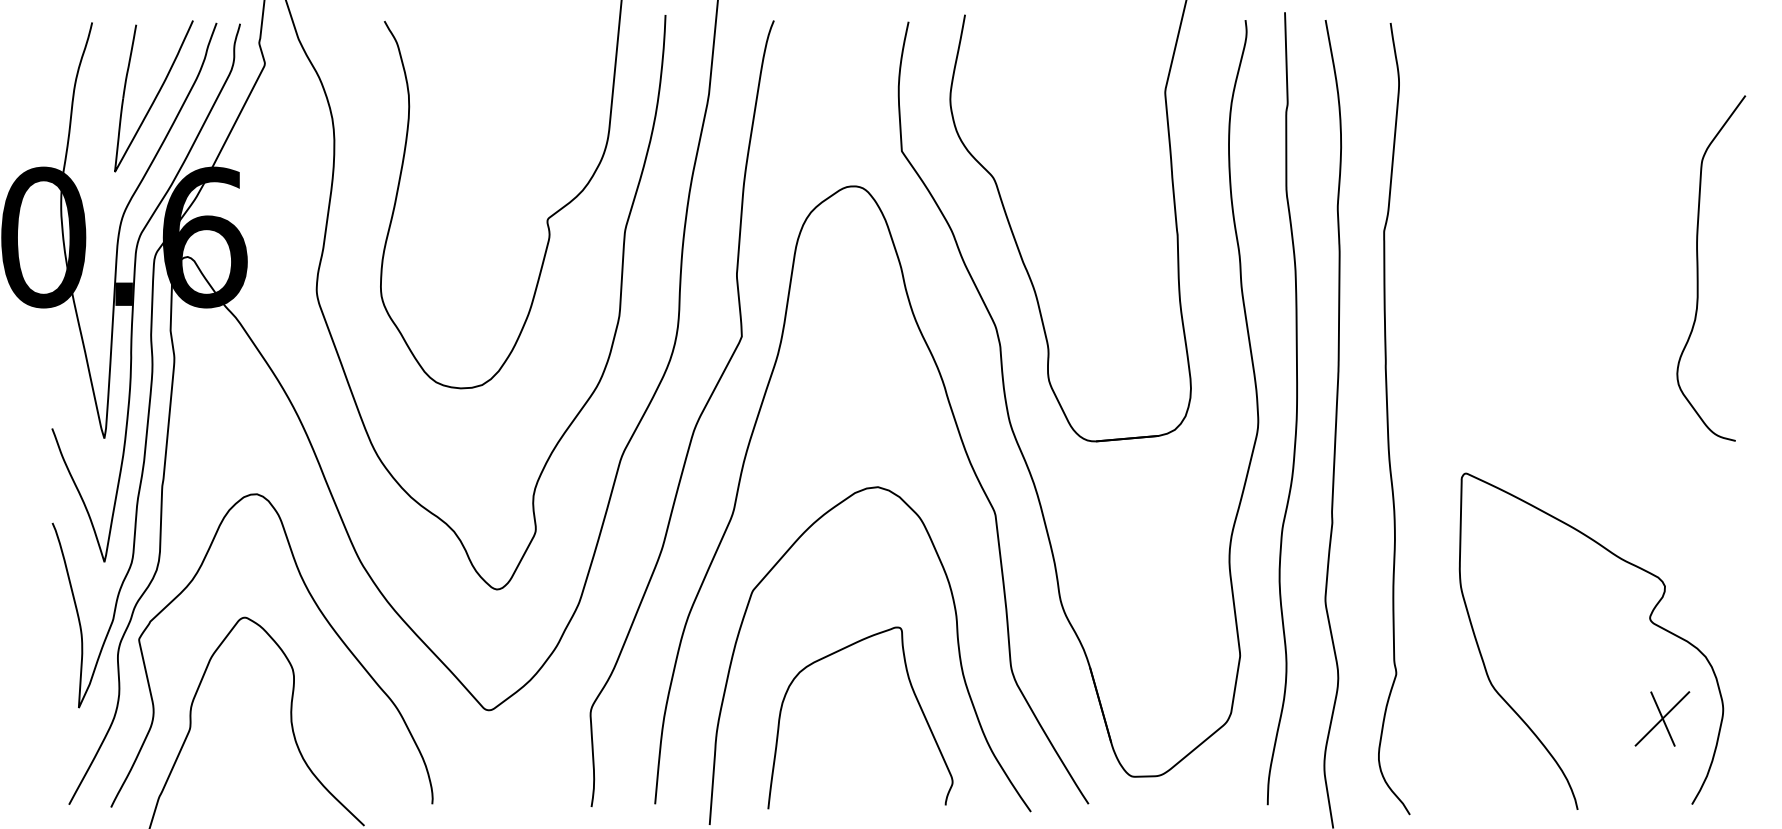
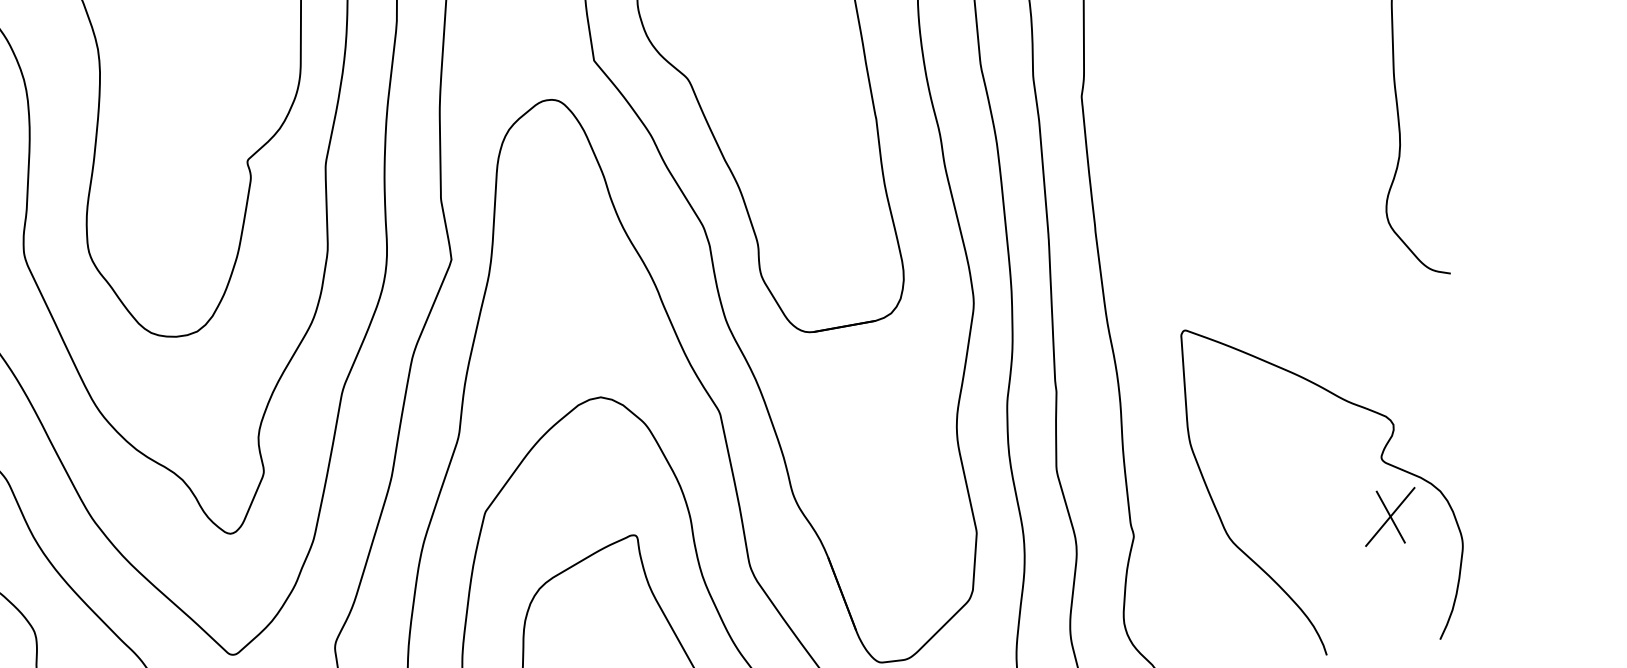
part: (1662, 718) -> (1390, 516), moved

